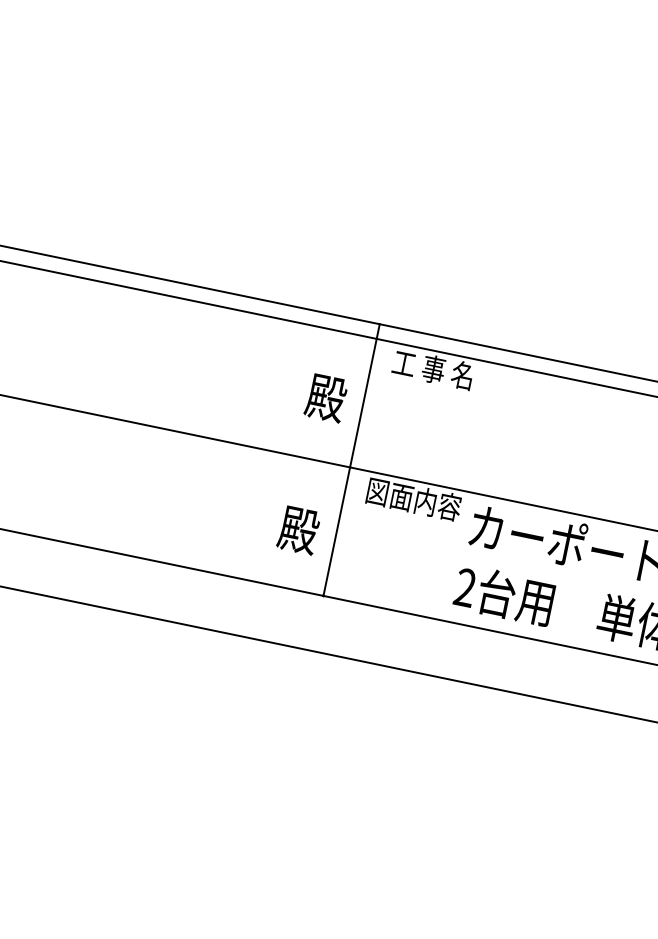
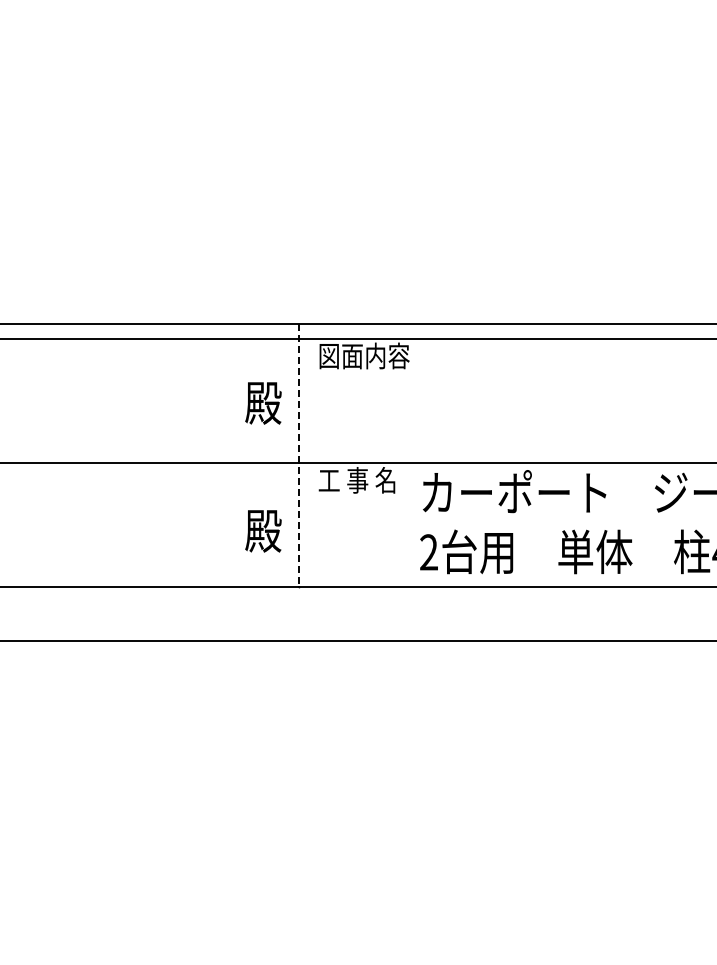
text: (439, 370) -> (363, 355), 工 事 名 -> 図面内容
line: (351, 460) -> (298, 456), solid -> dashed
text: (413, 499) -> (363, 480), 図面内容 -> 工 事 名

